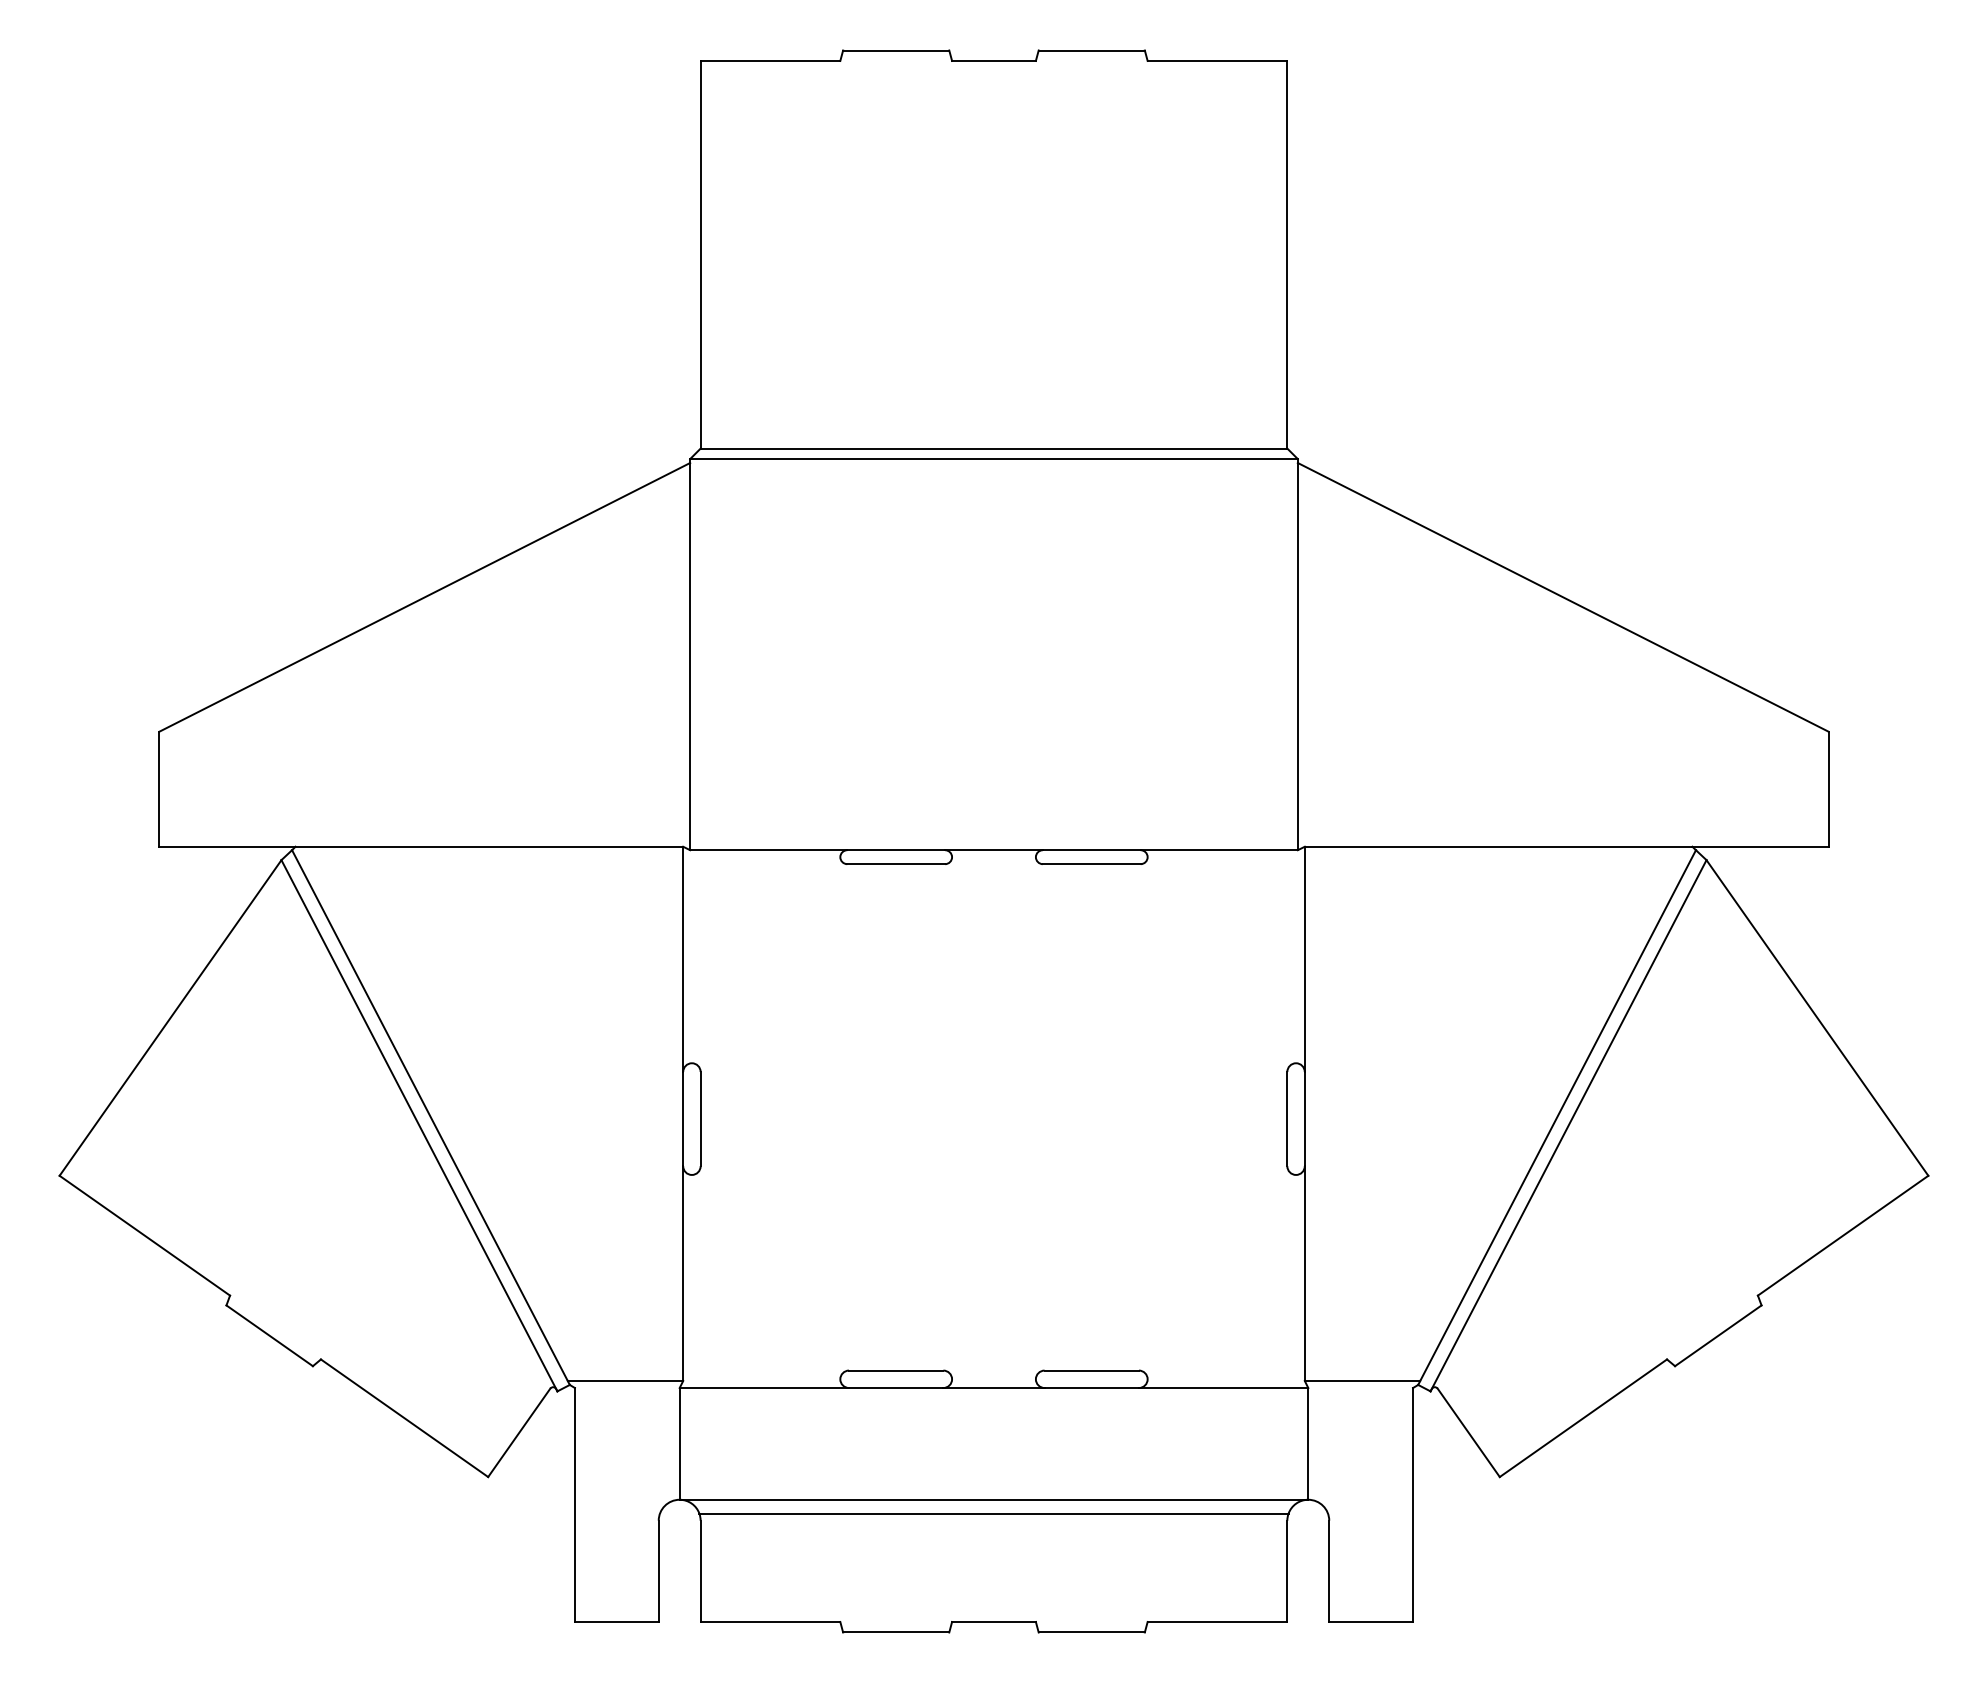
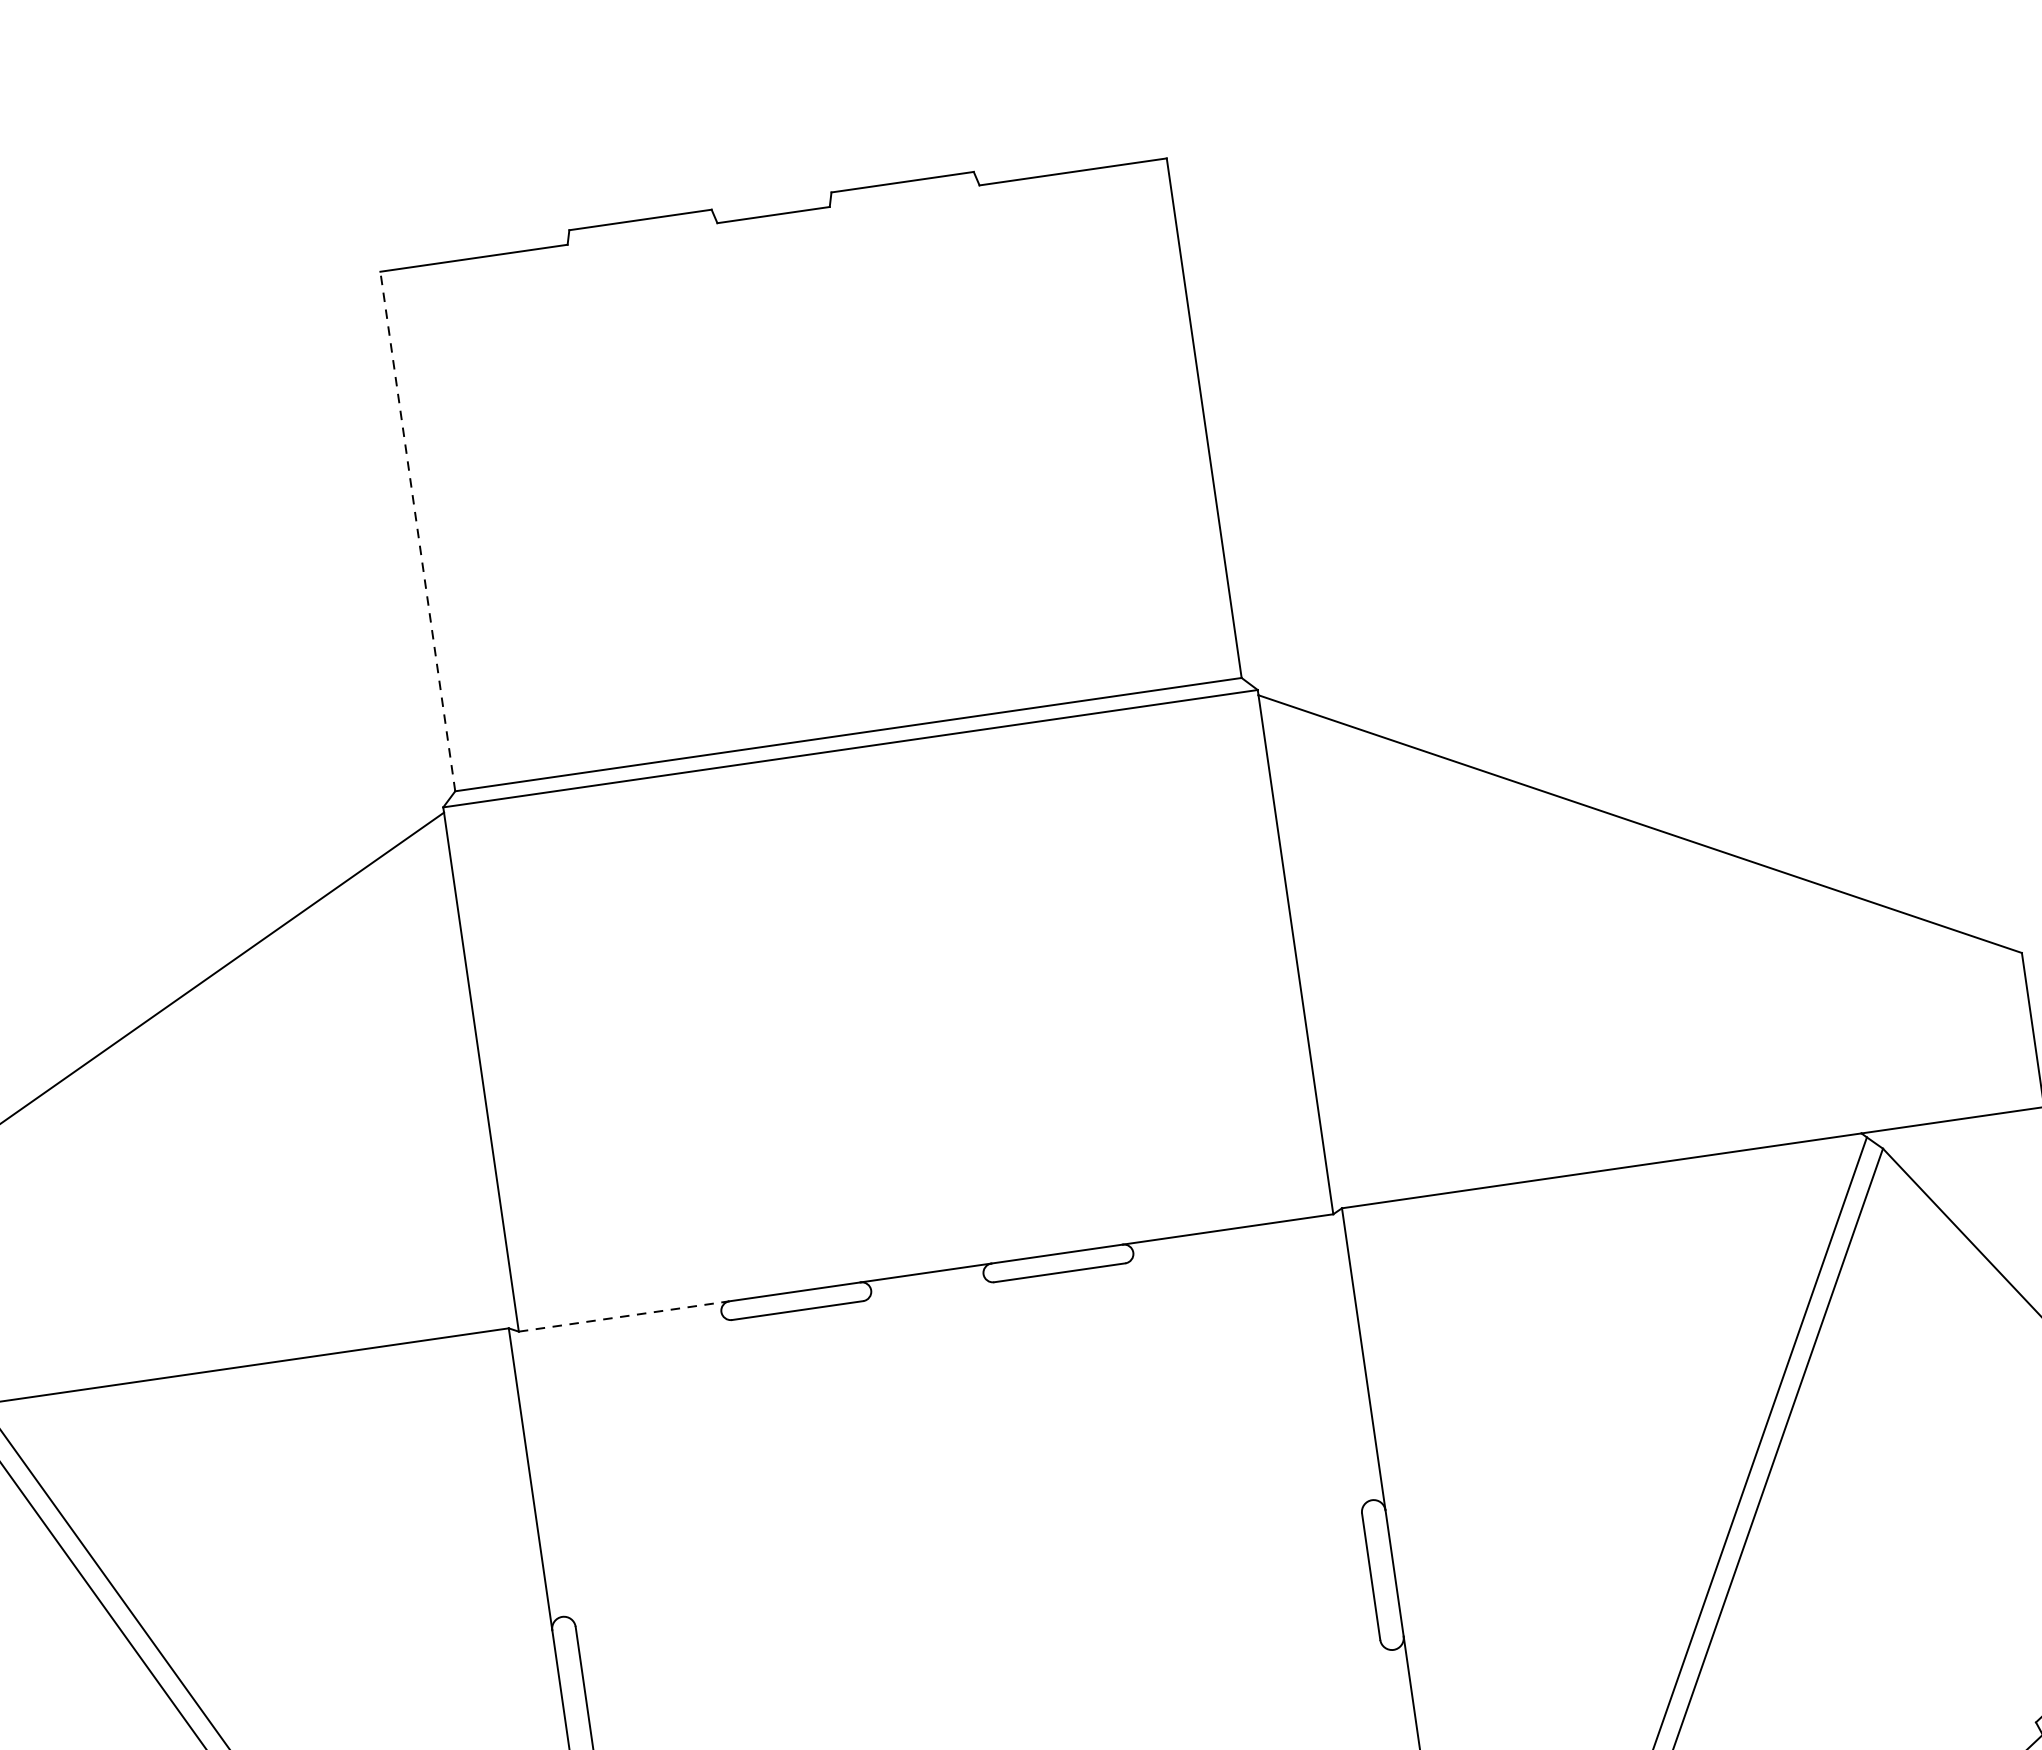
line: (700, 254) -> (417, 531), solid -> dashed
line: (768, 850) -> (623, 1316), solid -> dashed

